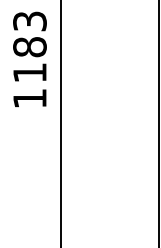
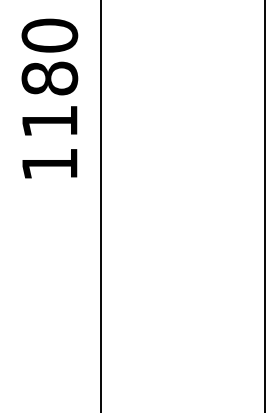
text: (29, 21) -> (49, 35), 1183 -> 1180

